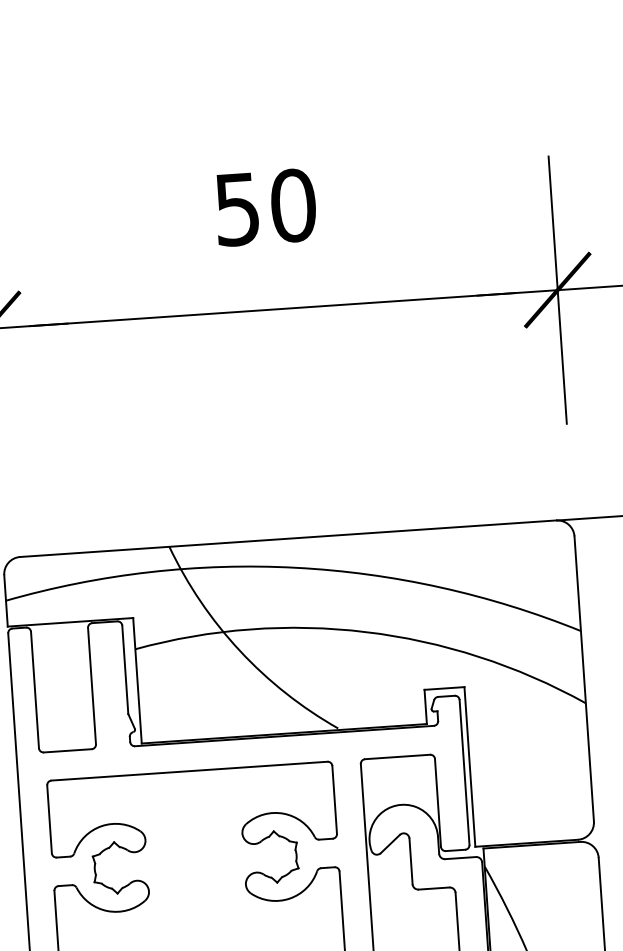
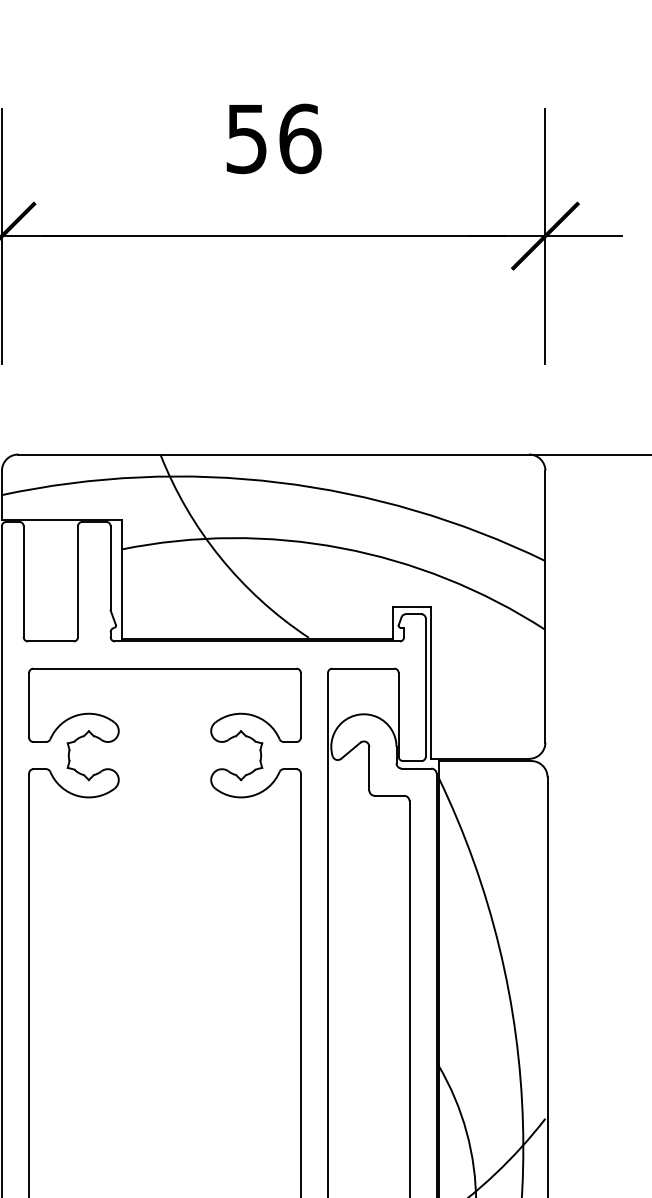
text: (293, 205) -> (300, 138), 50 -> 56

